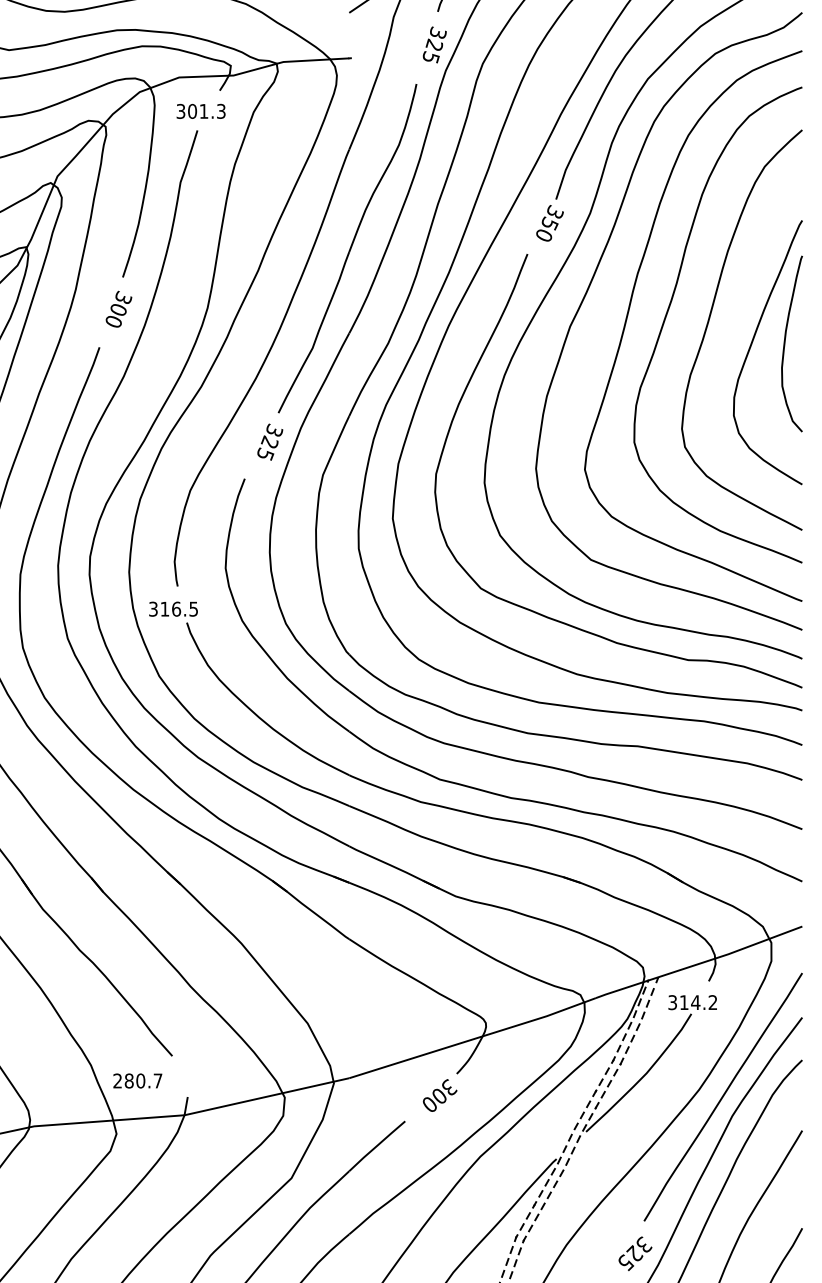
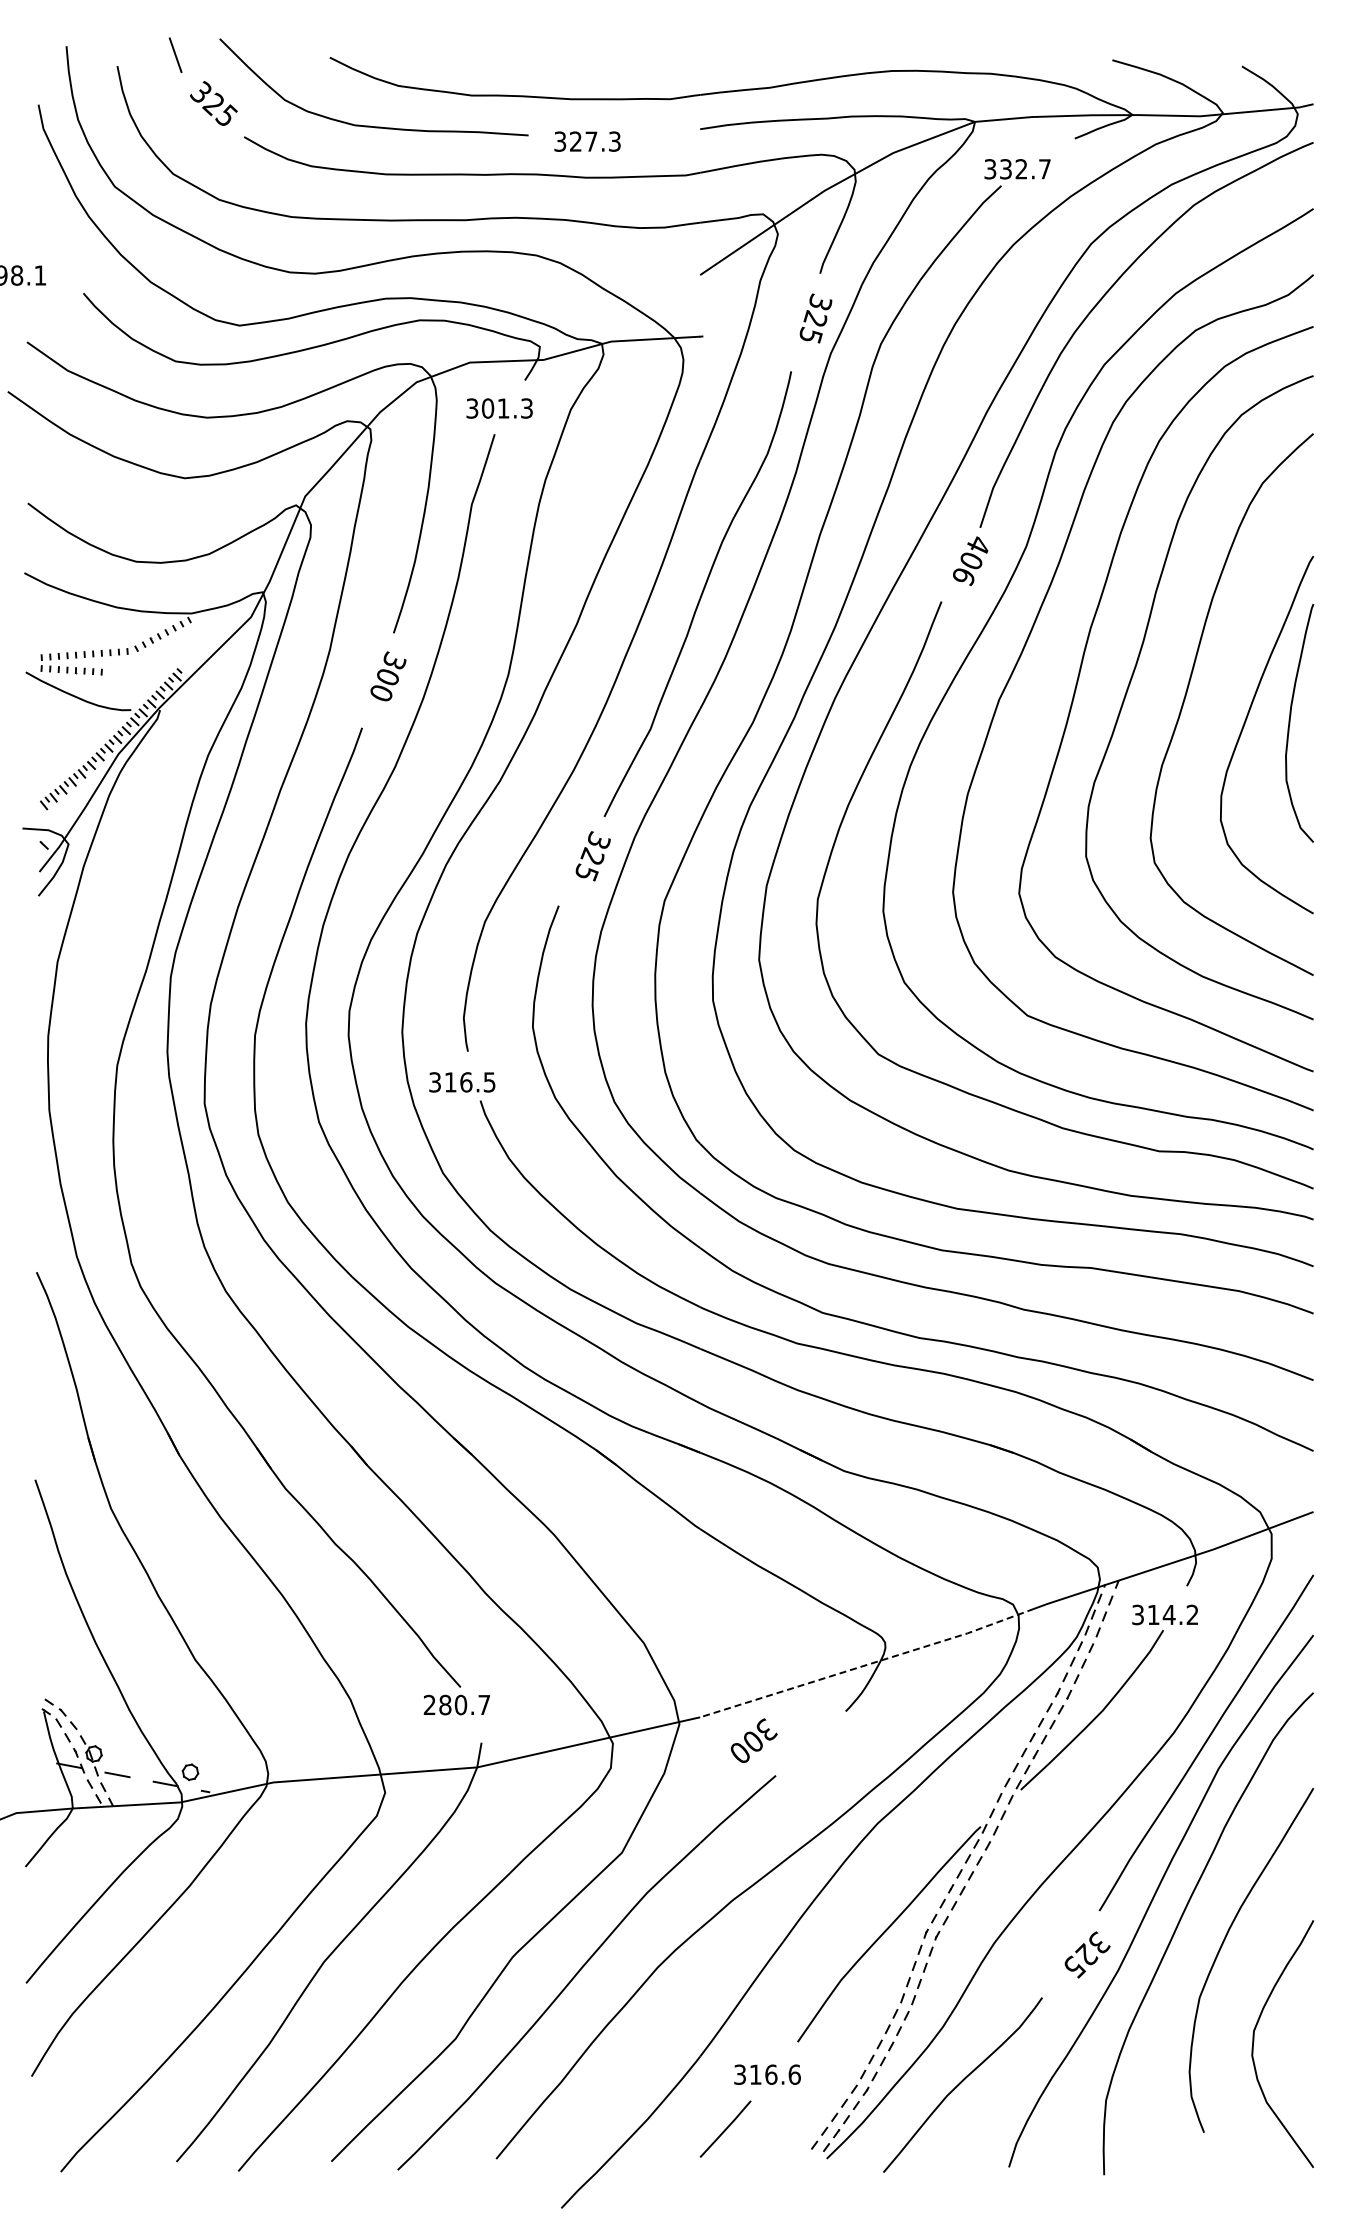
text: (549, 223) -> (971, 560), 350 -> 406
line: (472, 1039) -> (867, 1664), solid -> dashed
text: (137, 1080) -> (456, 1704), moved
text: (439, 1095) -> (753, 1740), moved

